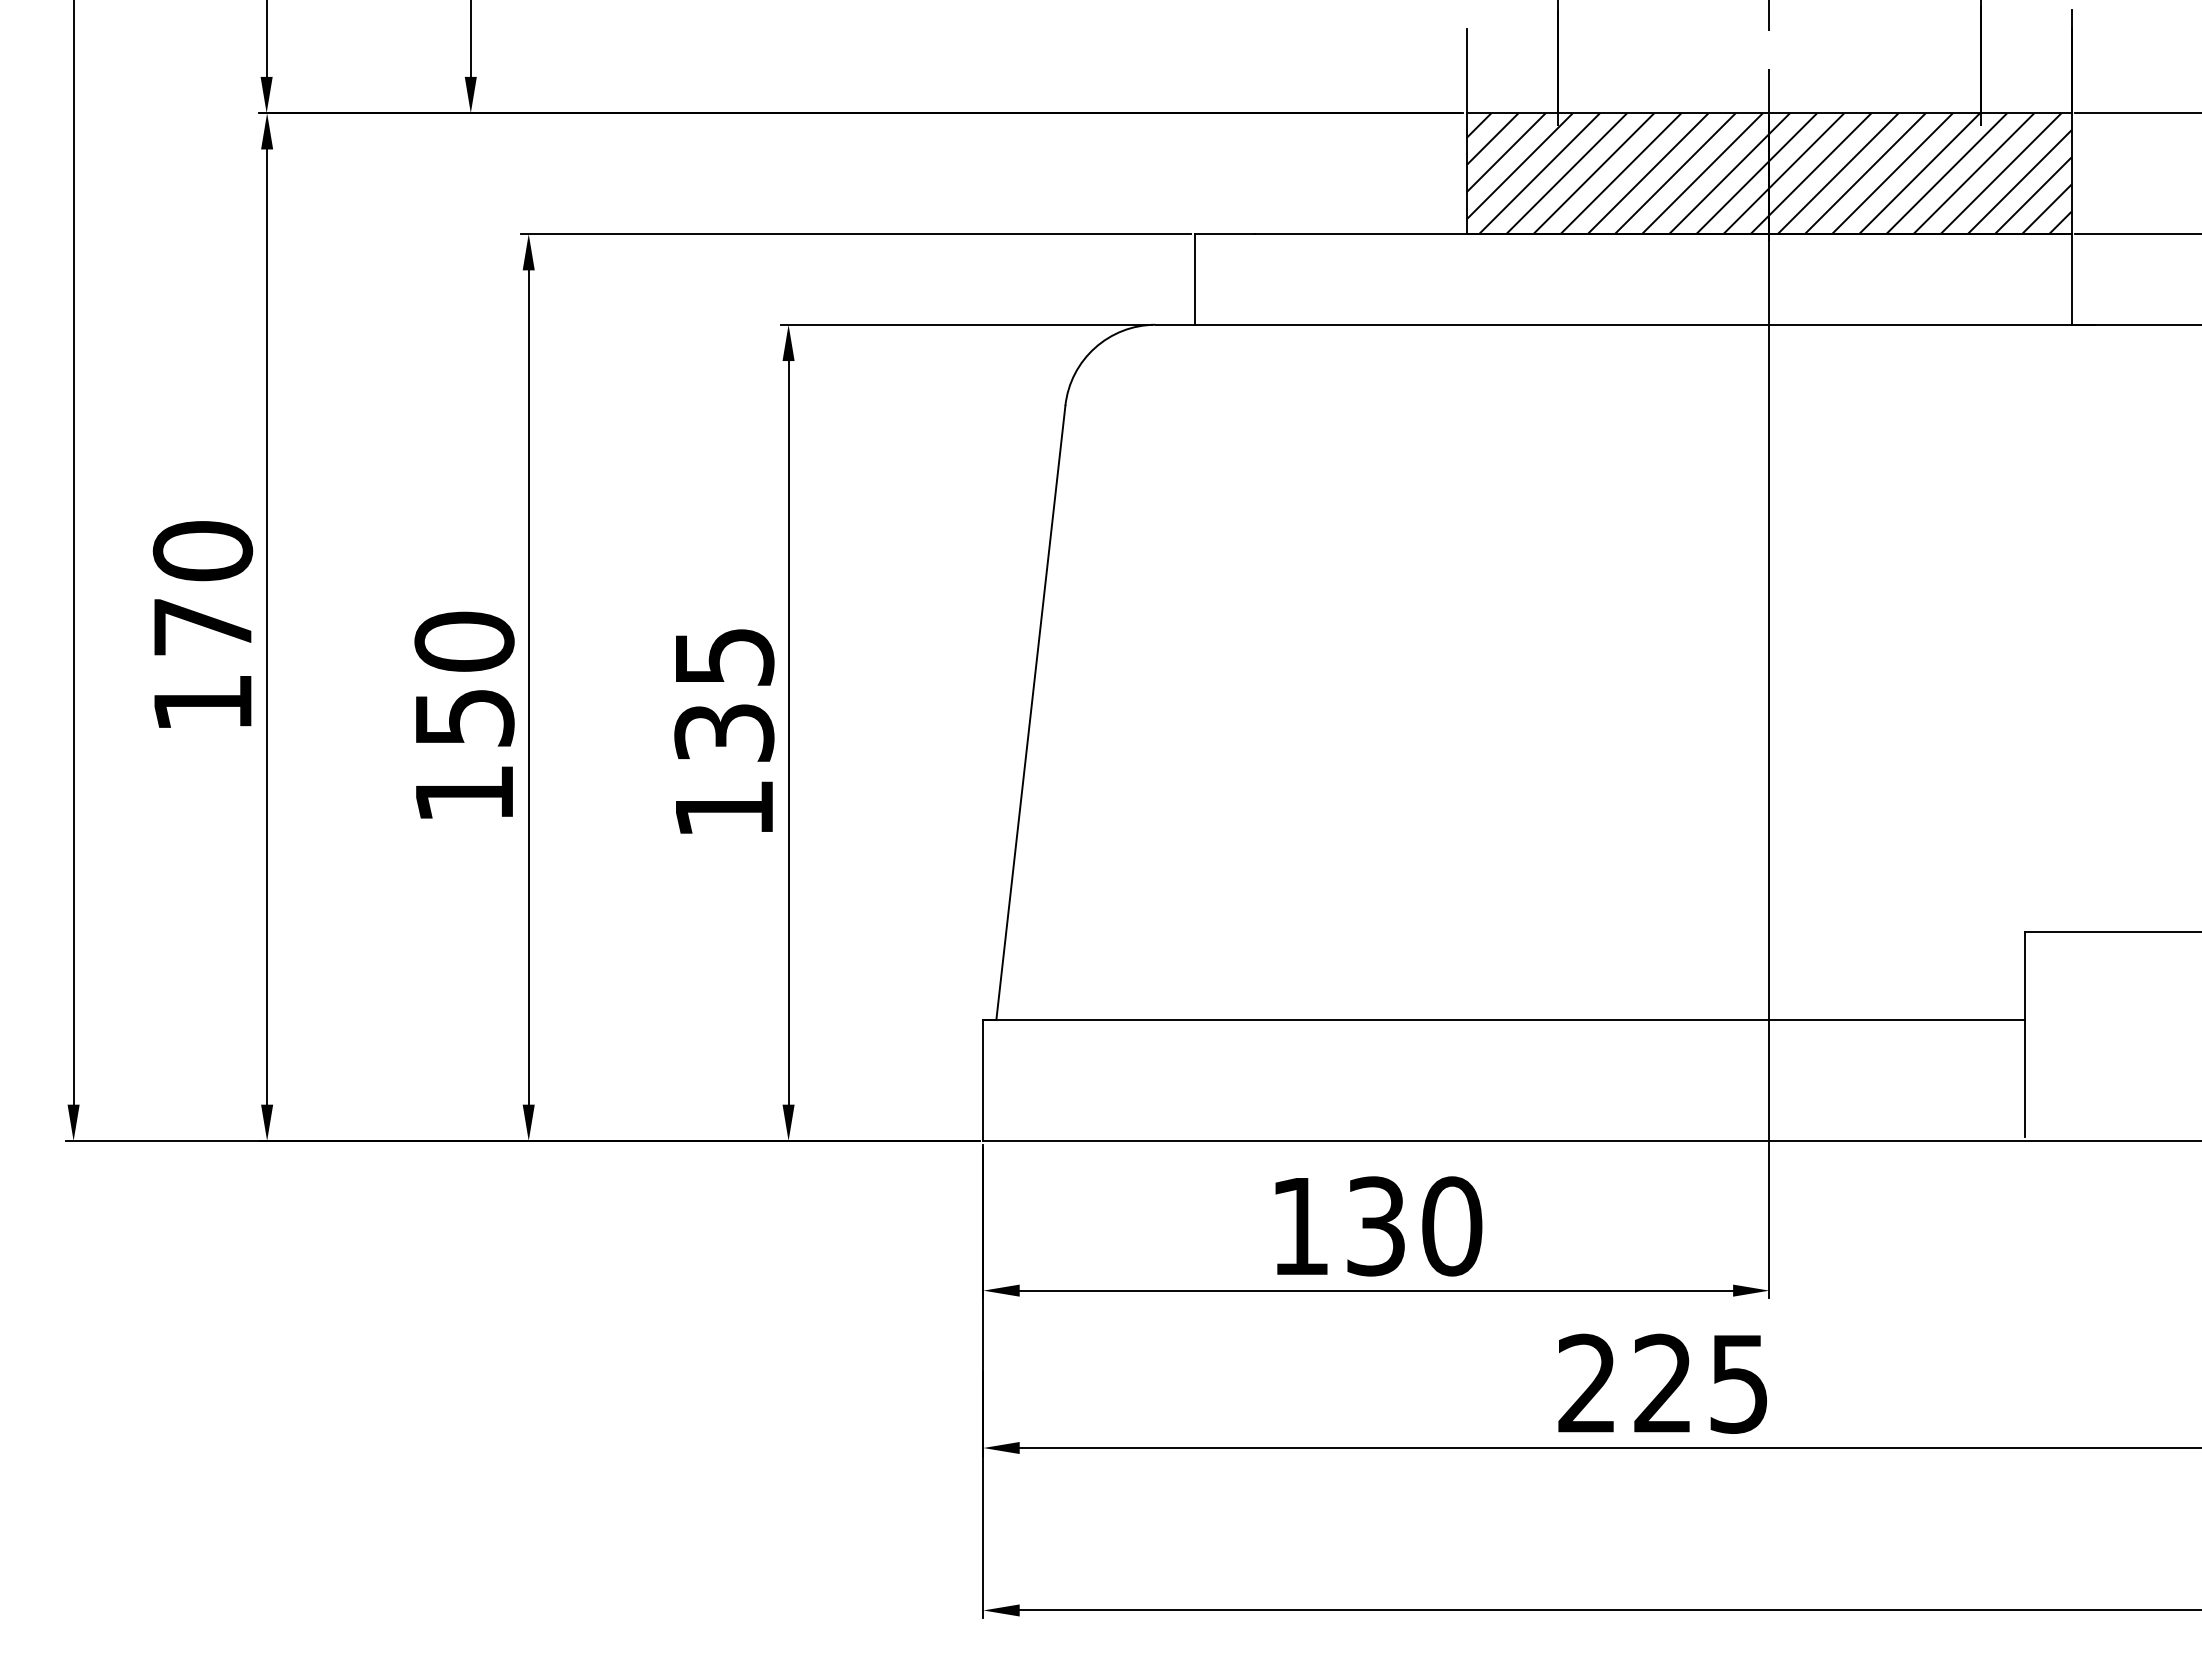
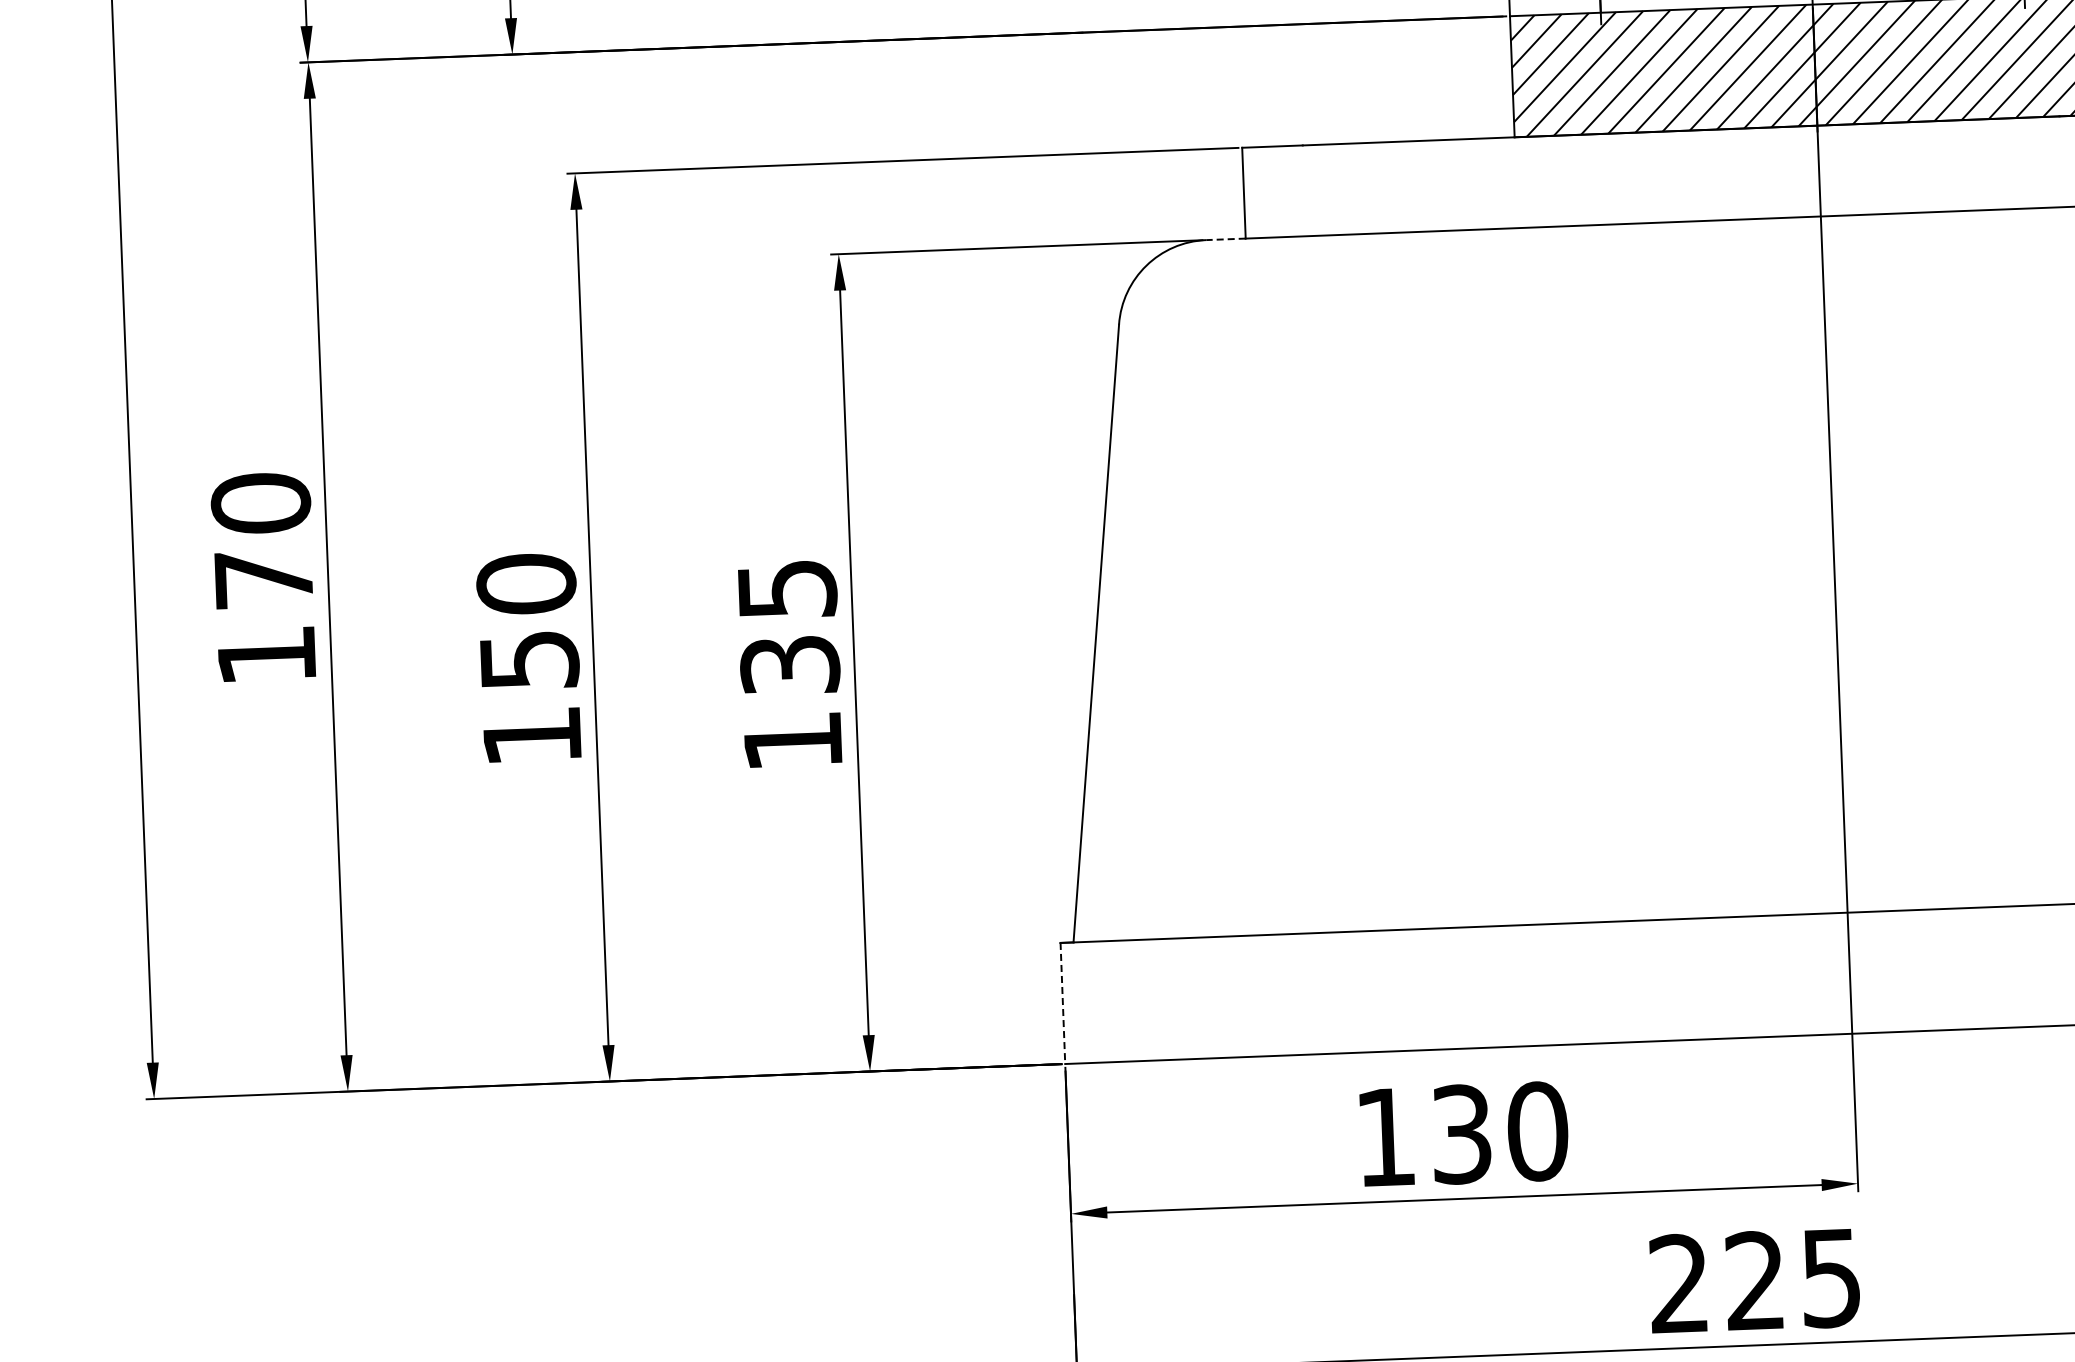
line: (1175, 324) -> (1226, 239), solid -> dashed
line: (983, 1081) -> (1063, 1004), solid -> dashed

